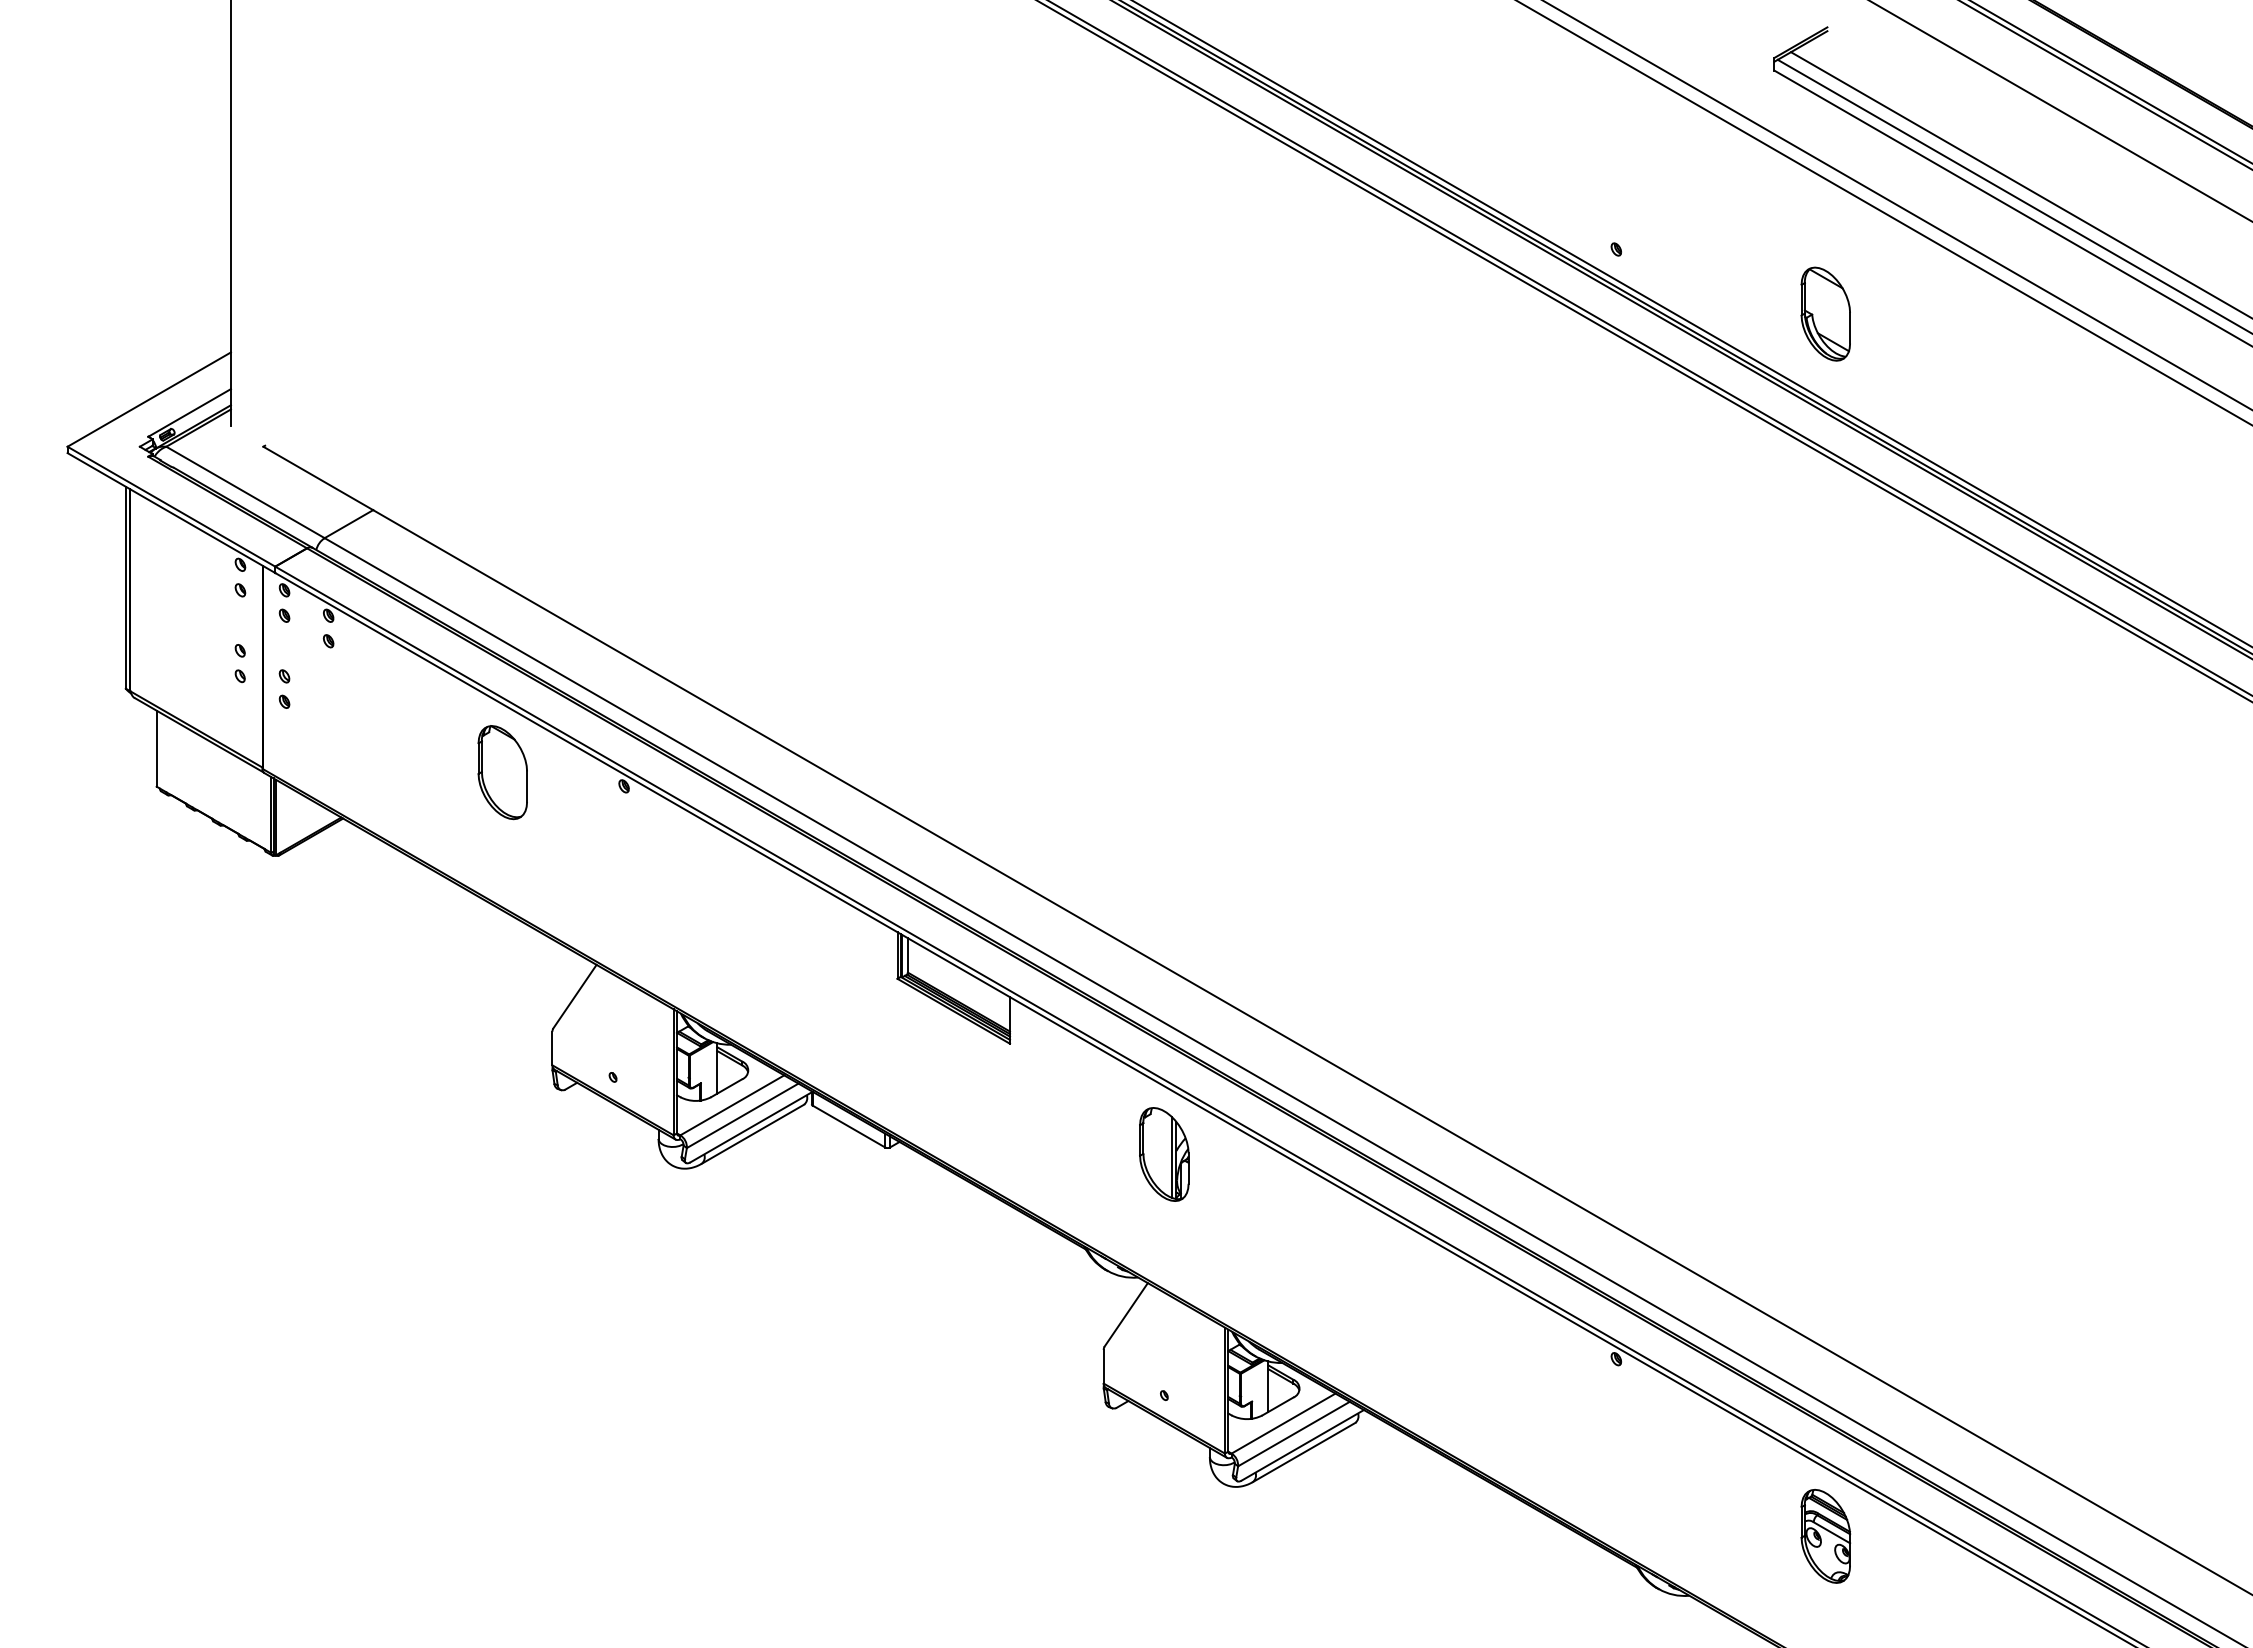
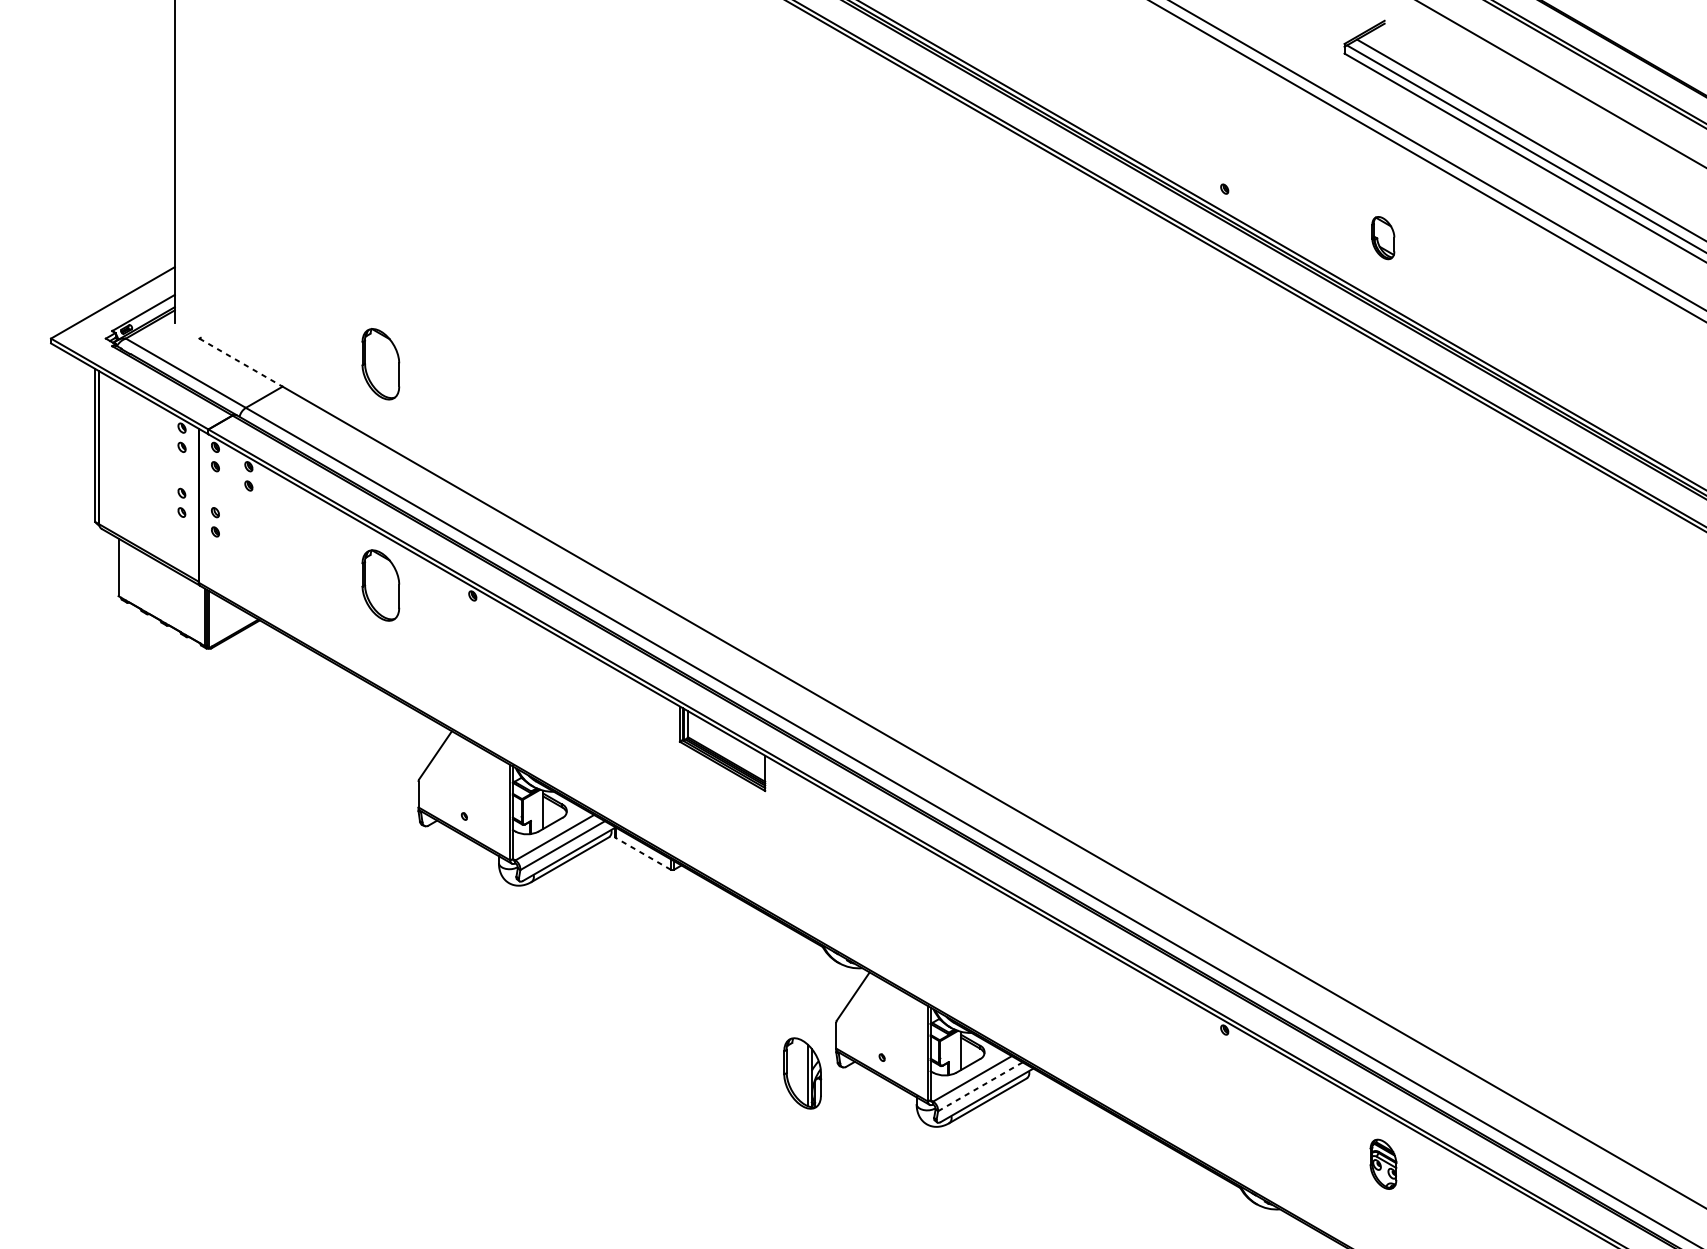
part: (1825, 313) -> (1383, 237), size x0.6
line: (318, 478) -> (241, 362), solid -> dashed
part: (502, 480) -> (380, 364), added
line: (848, 1126) -> (642, 853), solid -> dashed
part: (1164, 1154) -> (802, 1073), moved
line: (1294, 1433) -> (980, 1086), solid -> dashed
part: (1825, 1536) -> (1383, 1164), size x0.7

